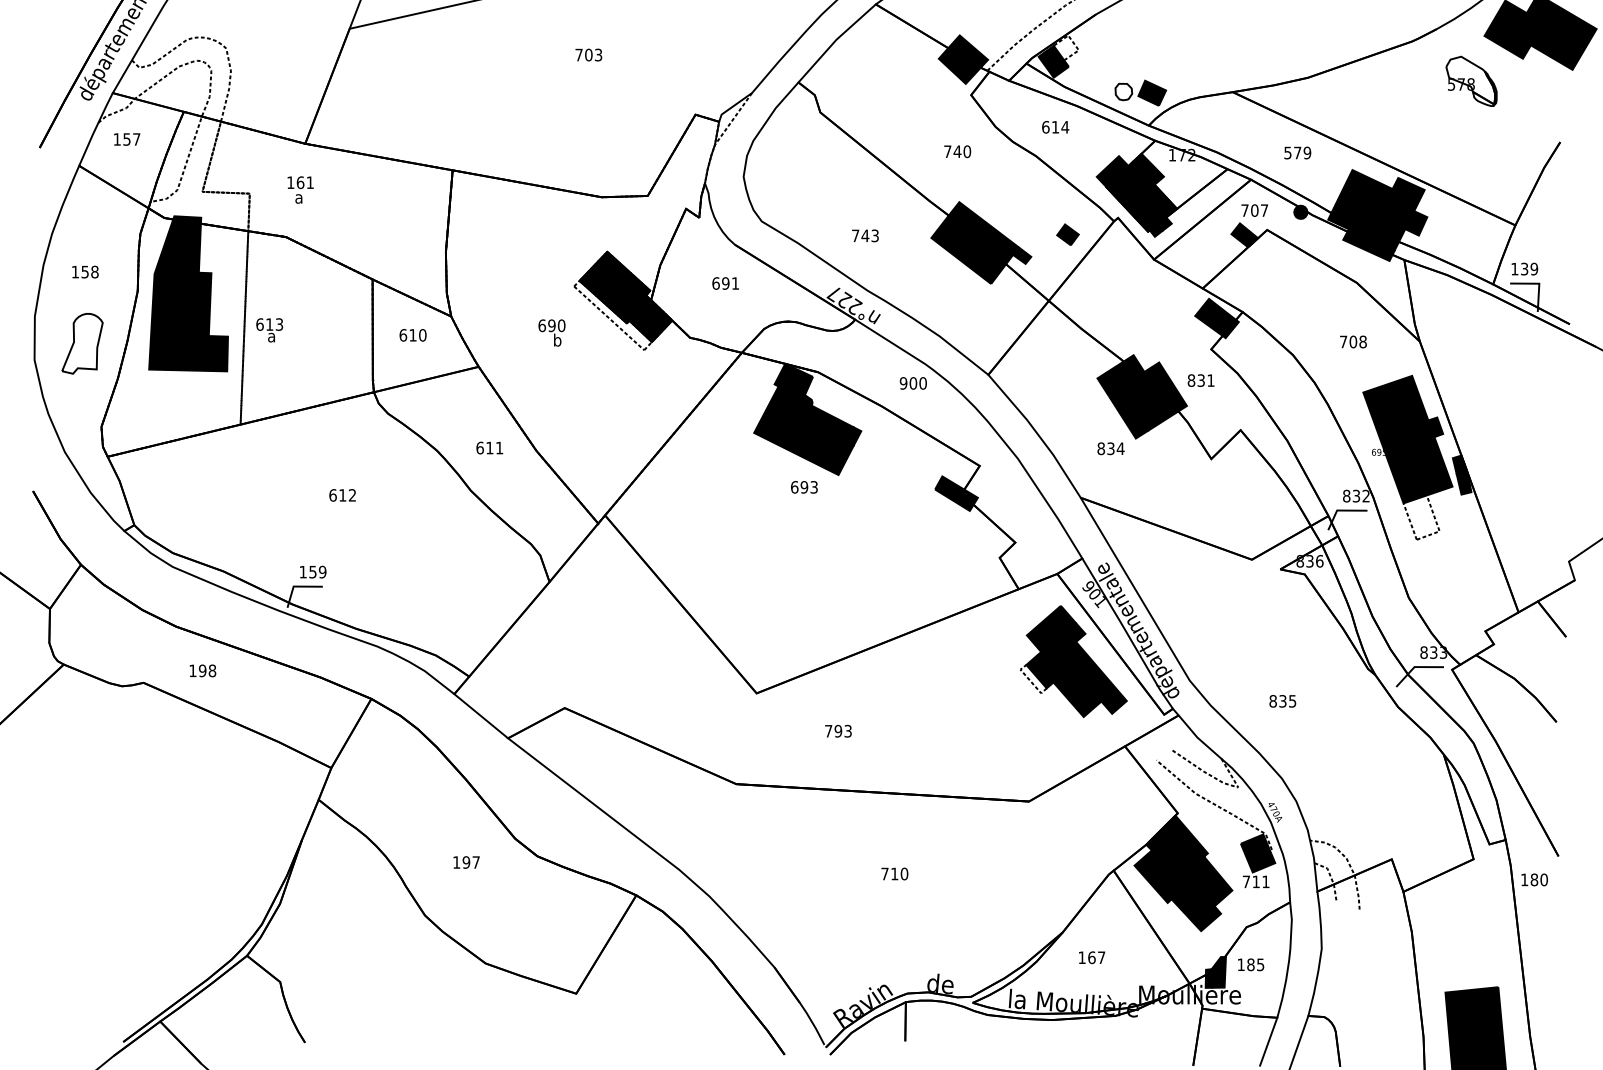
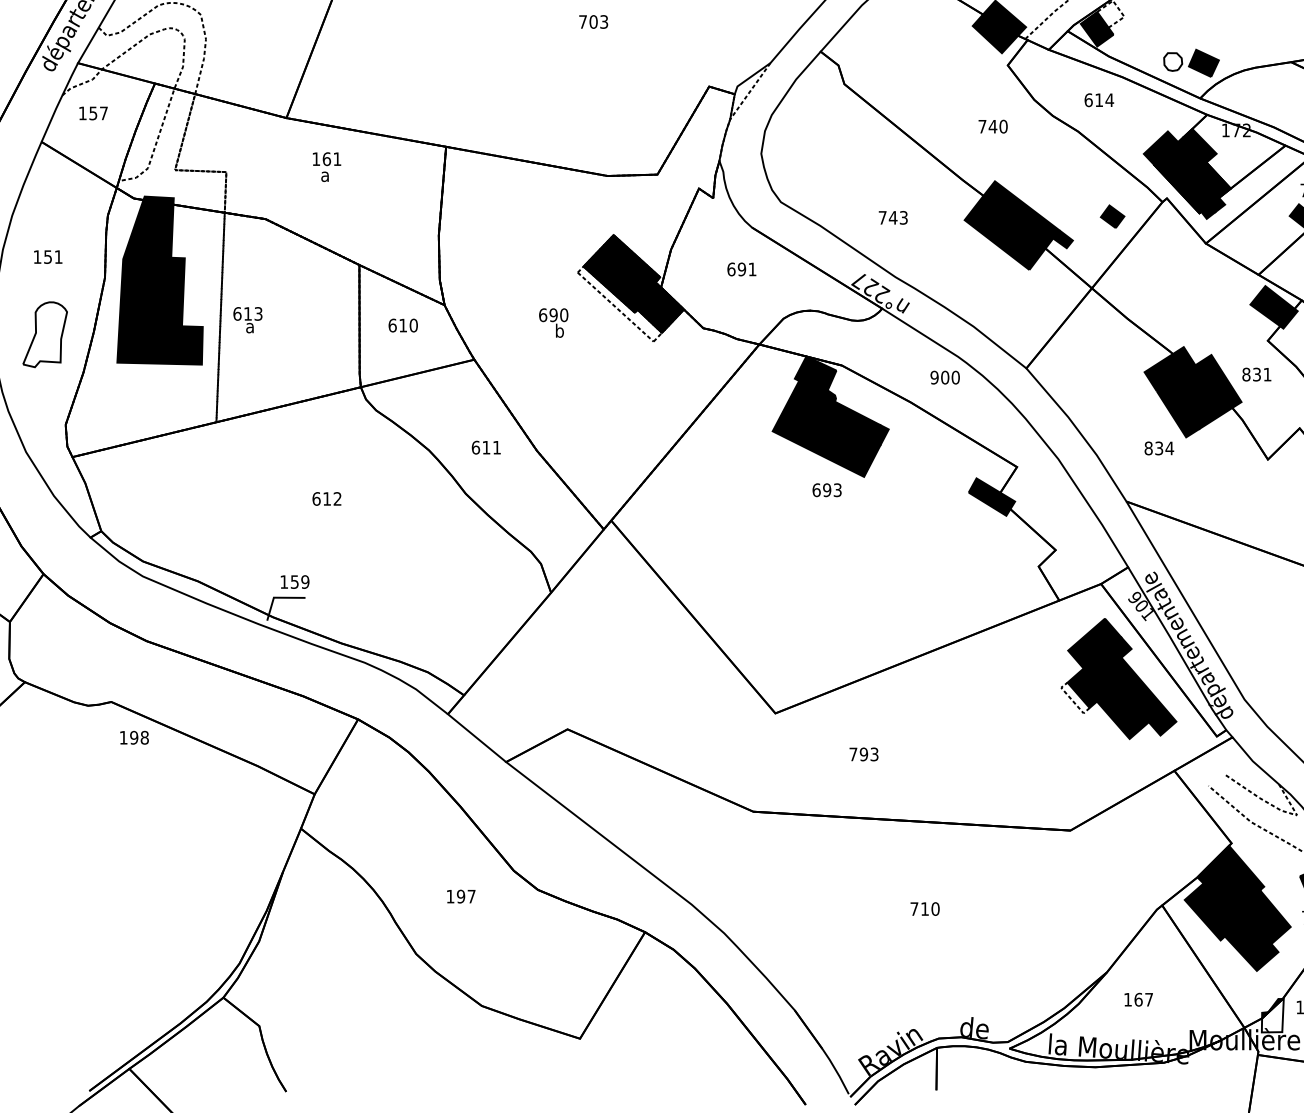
text: (300, 189) -> (326, 166), moved
text: (94, 271) -> (58, 256), 158 -> 151
text: (202, 670) -> (133, 737), moved
fill: (1215, 972) -> (1272, 1015), removed

